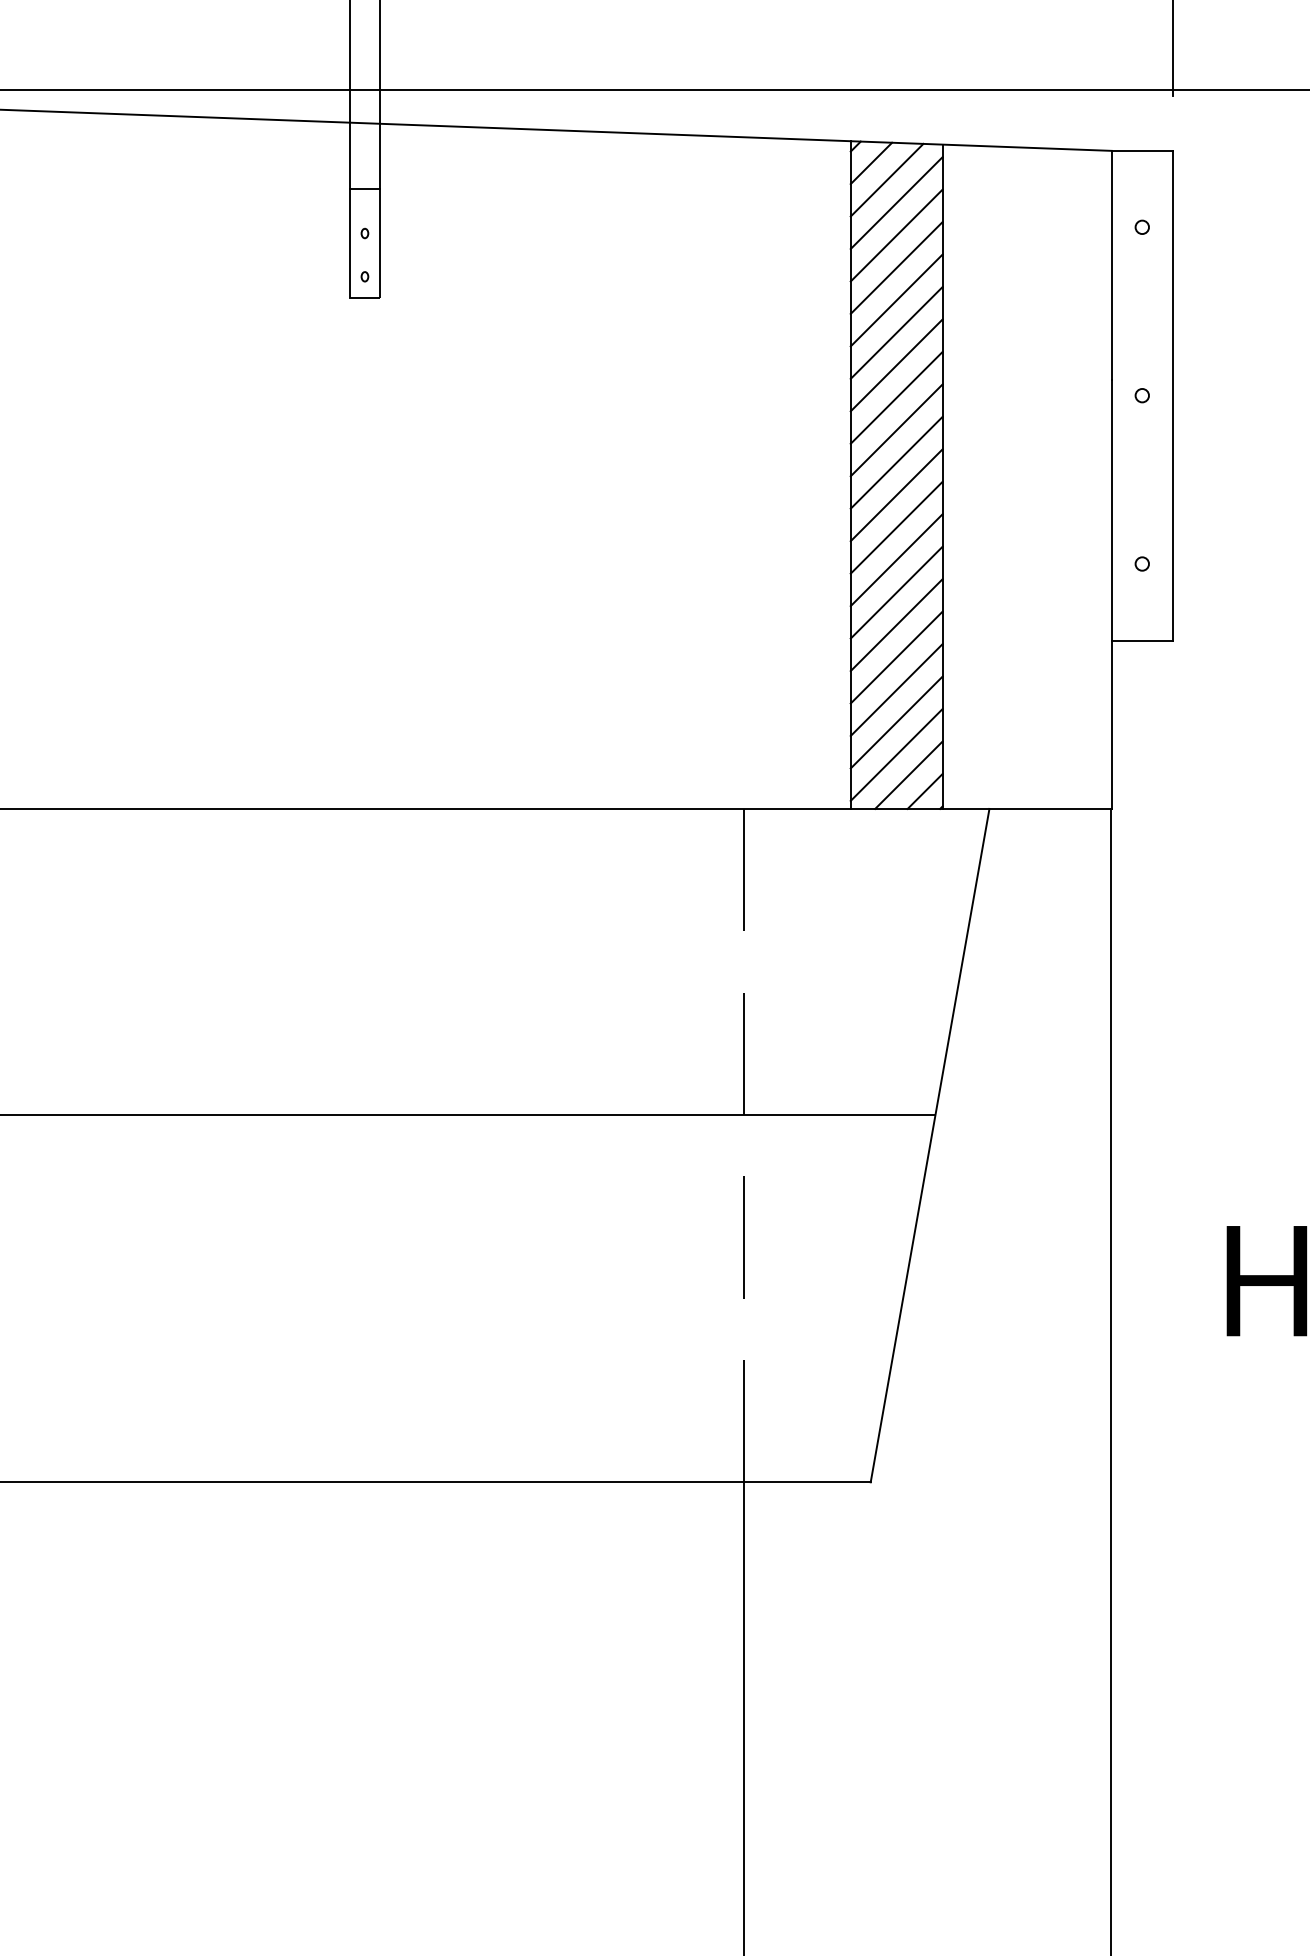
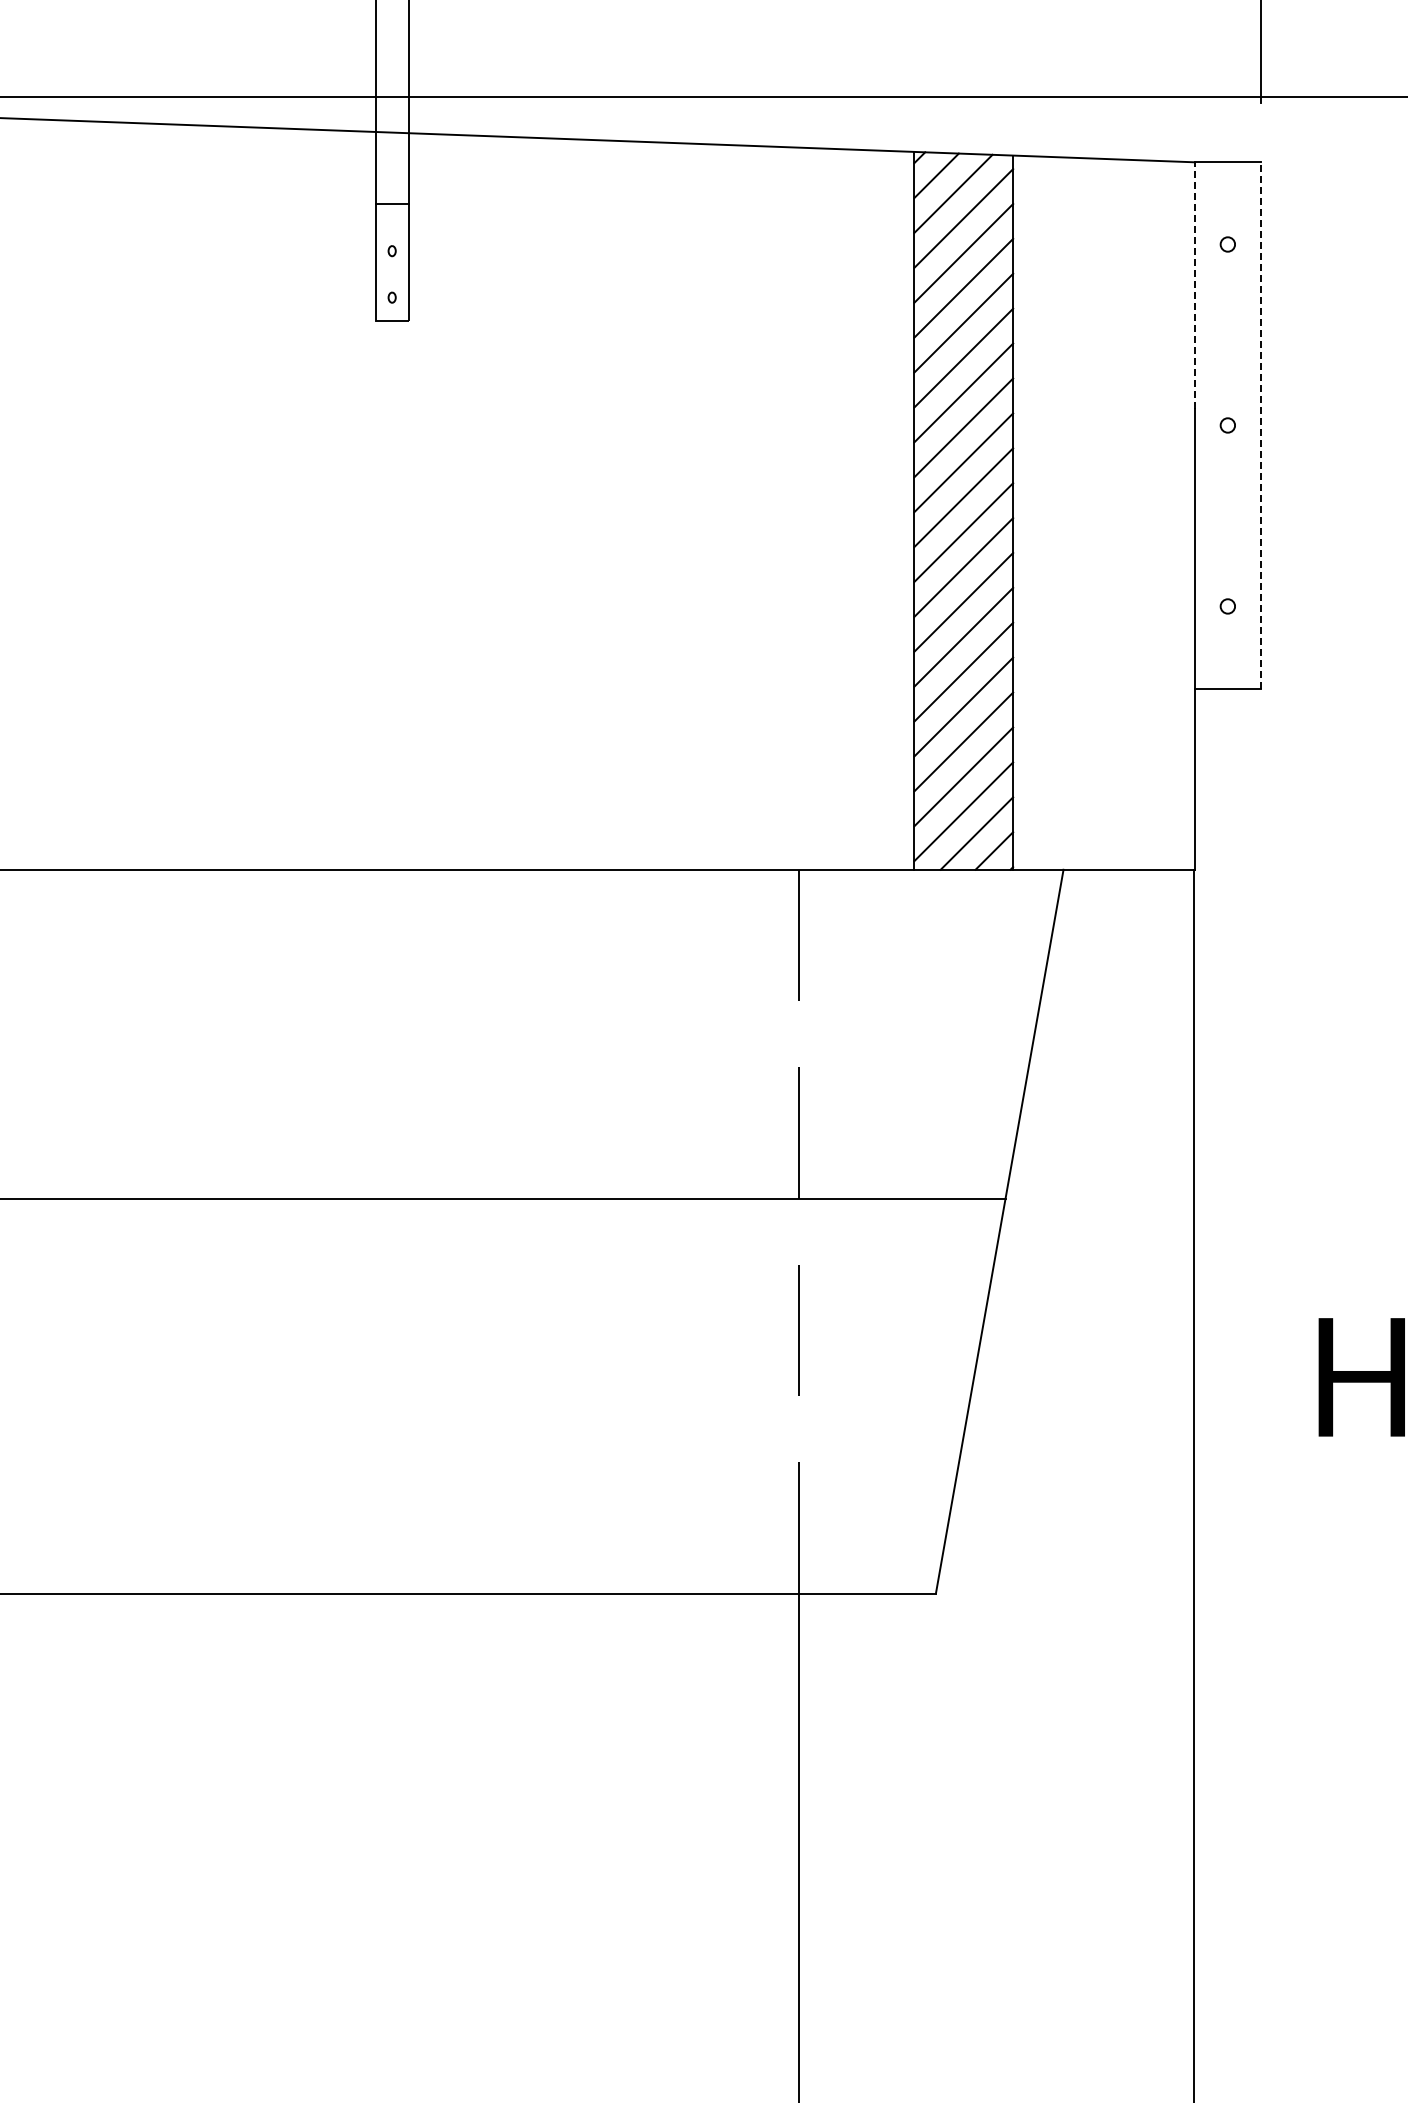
line: (1111, 265) -> (1194, 285), solid -> dashed
line: (1172, 394) -> (1260, 424), solid -> dashed

